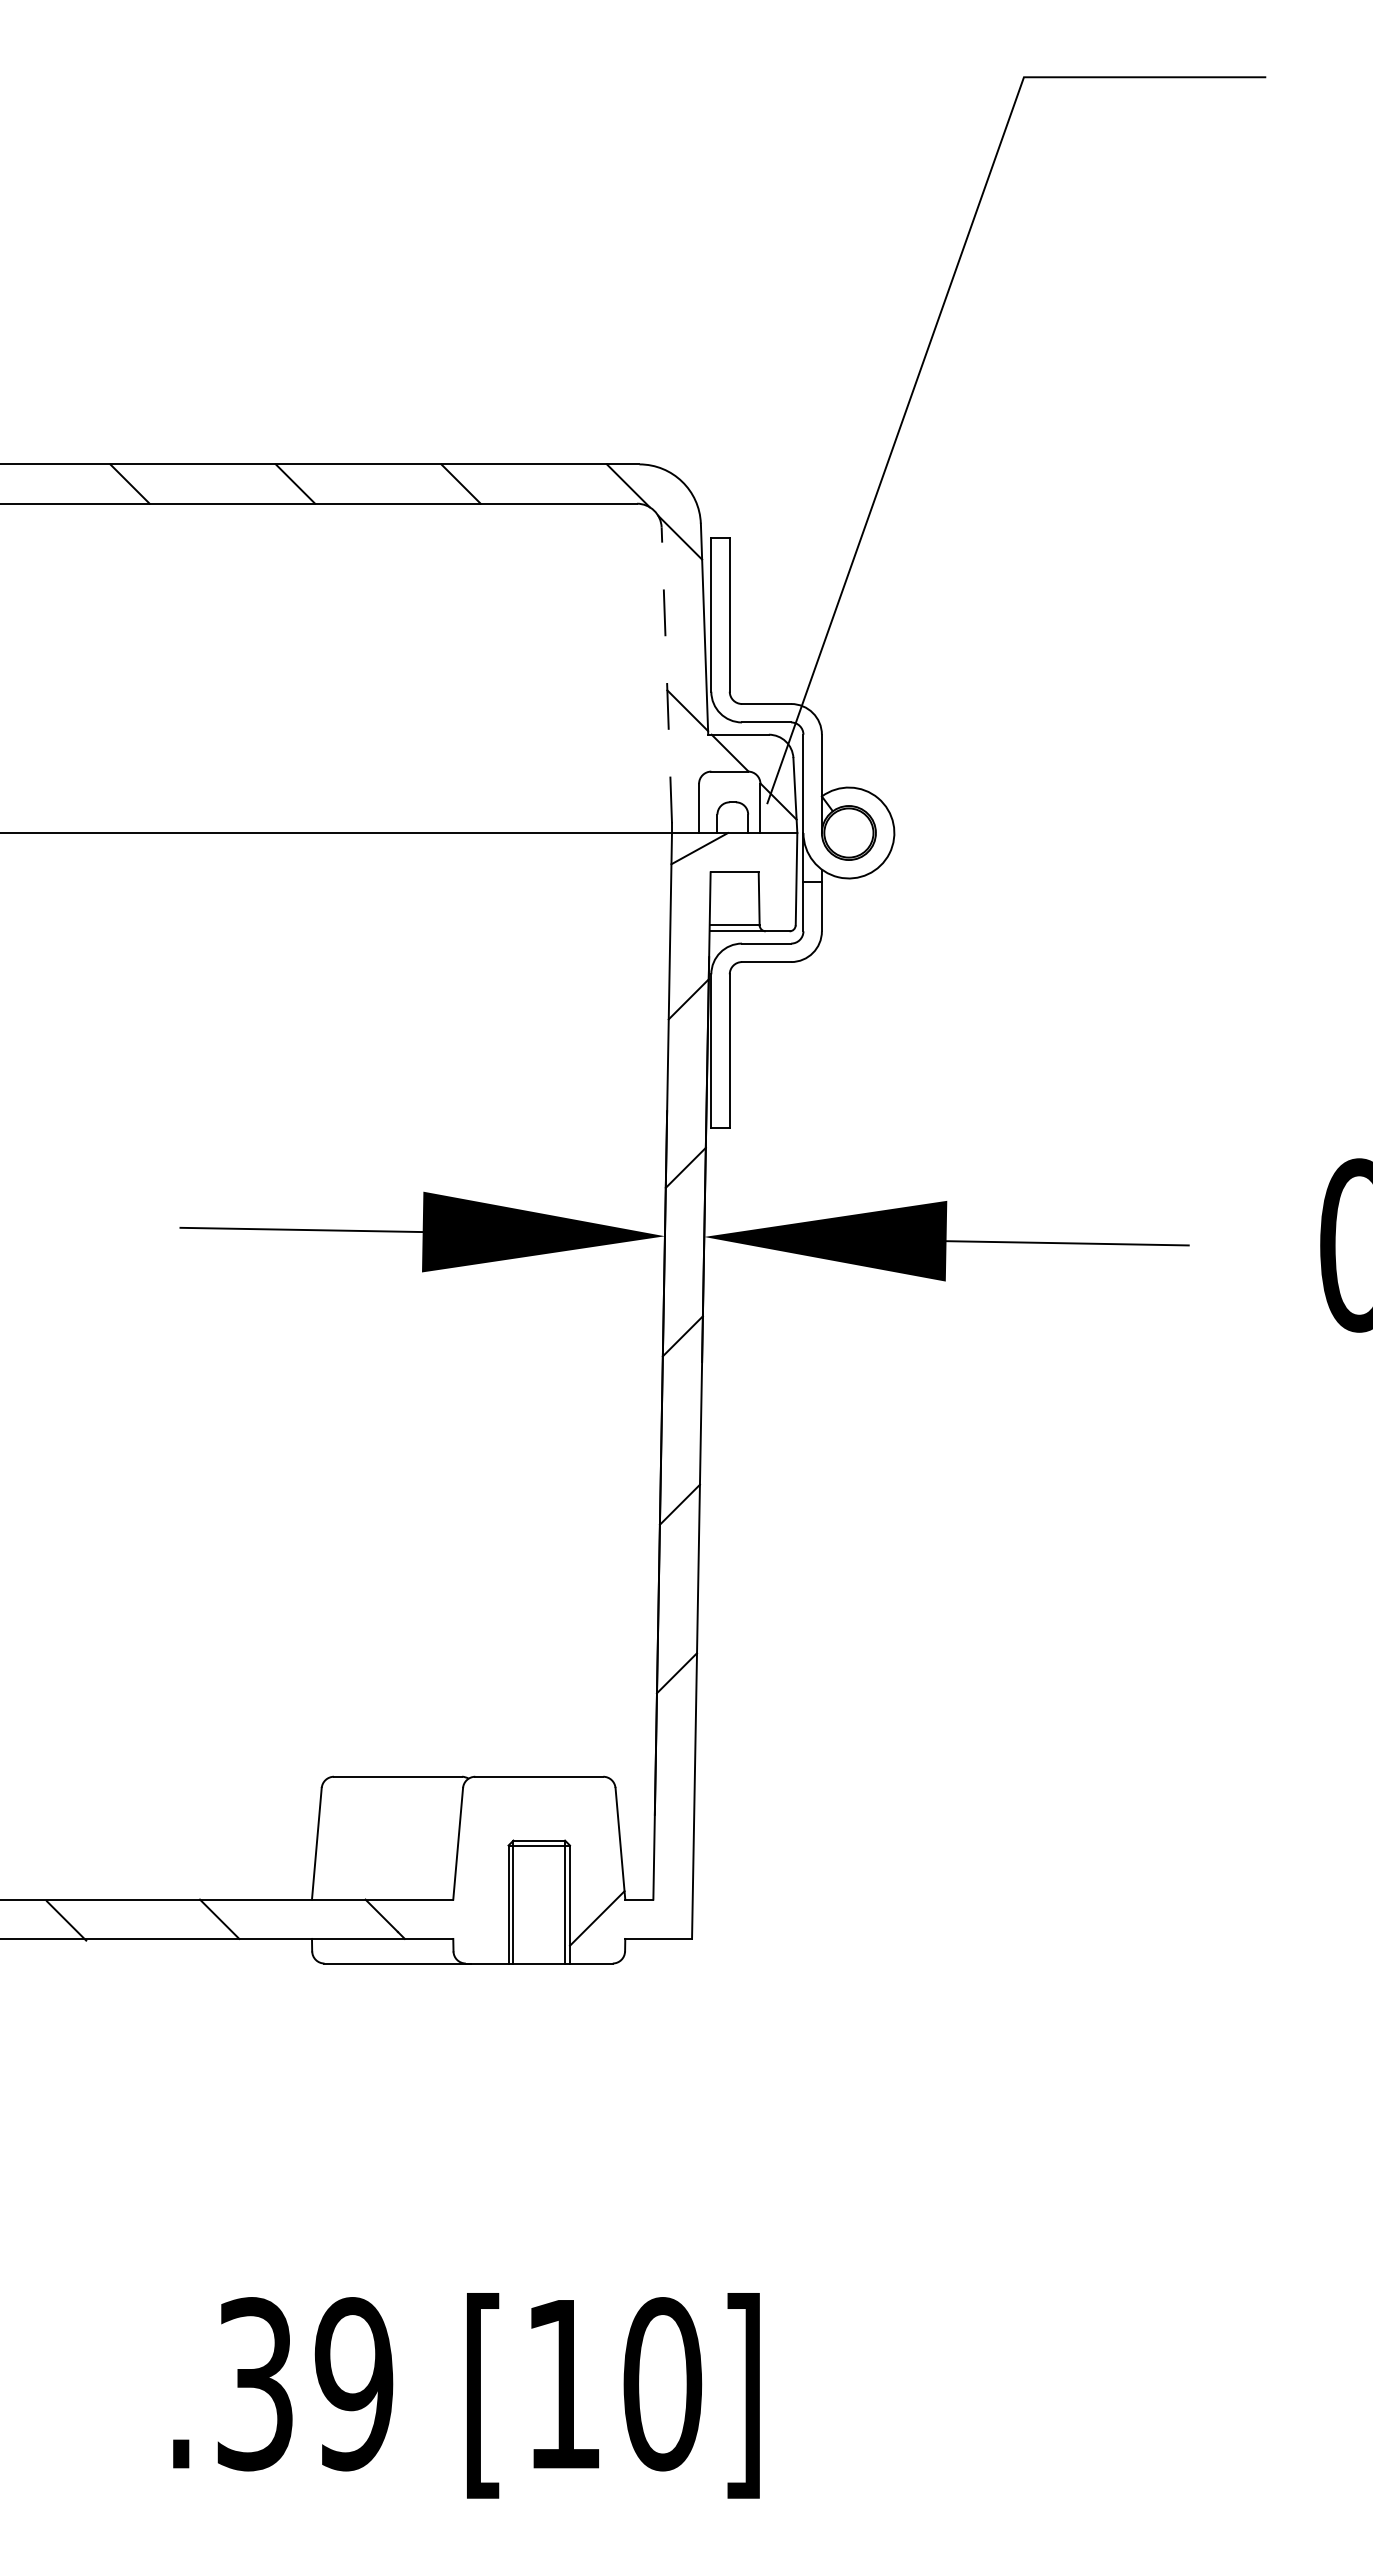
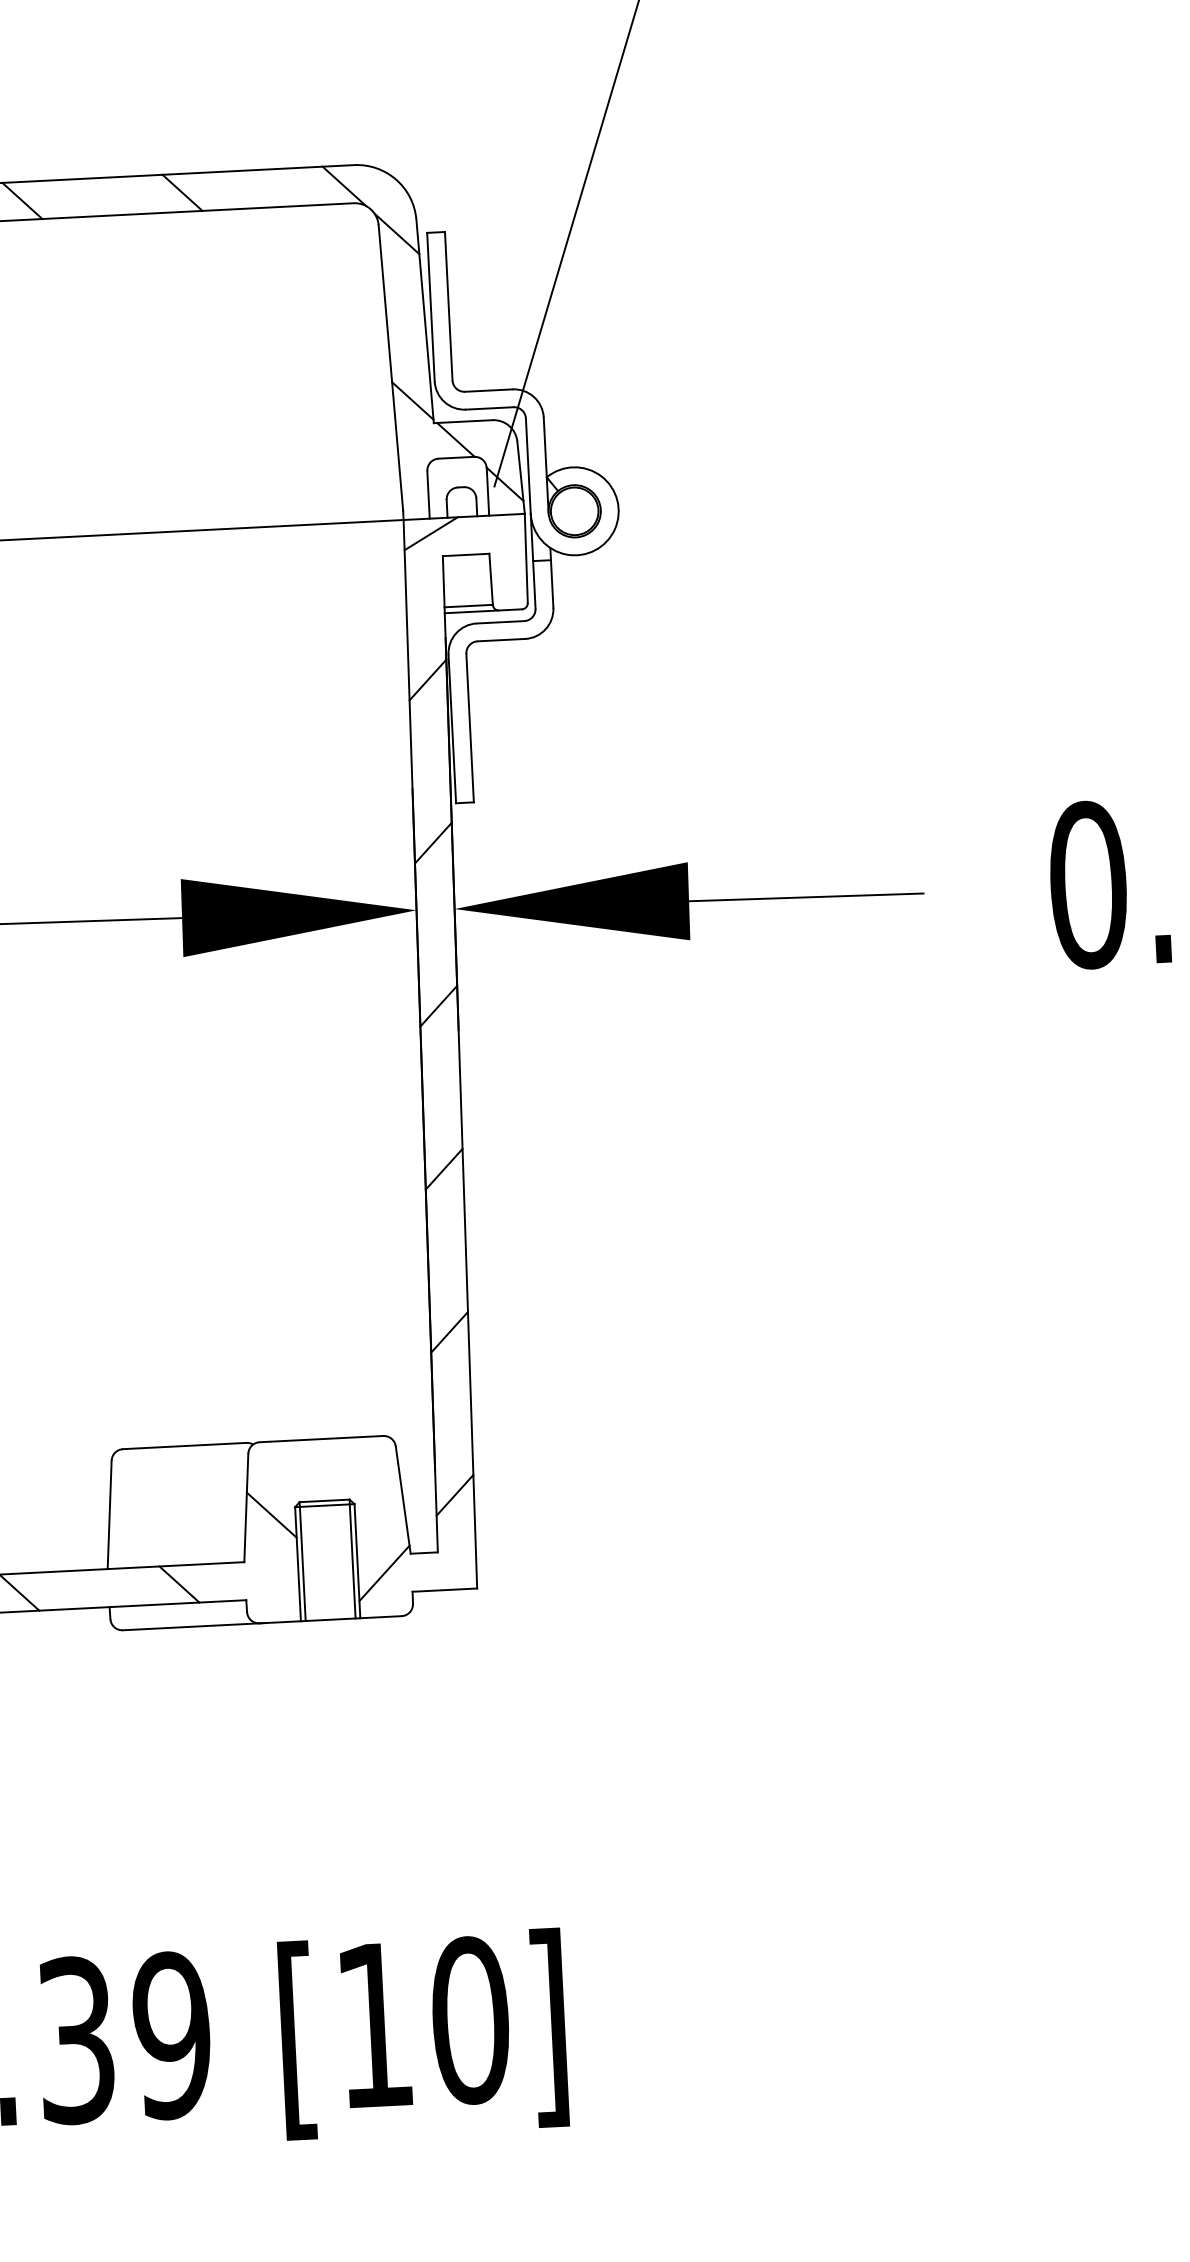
line: (666, 674) -> (390, 366), dashed -> solid
line: (674, 1841) -> (455, 1495), added
line: (483, 1852) -> (271, 1515), added

